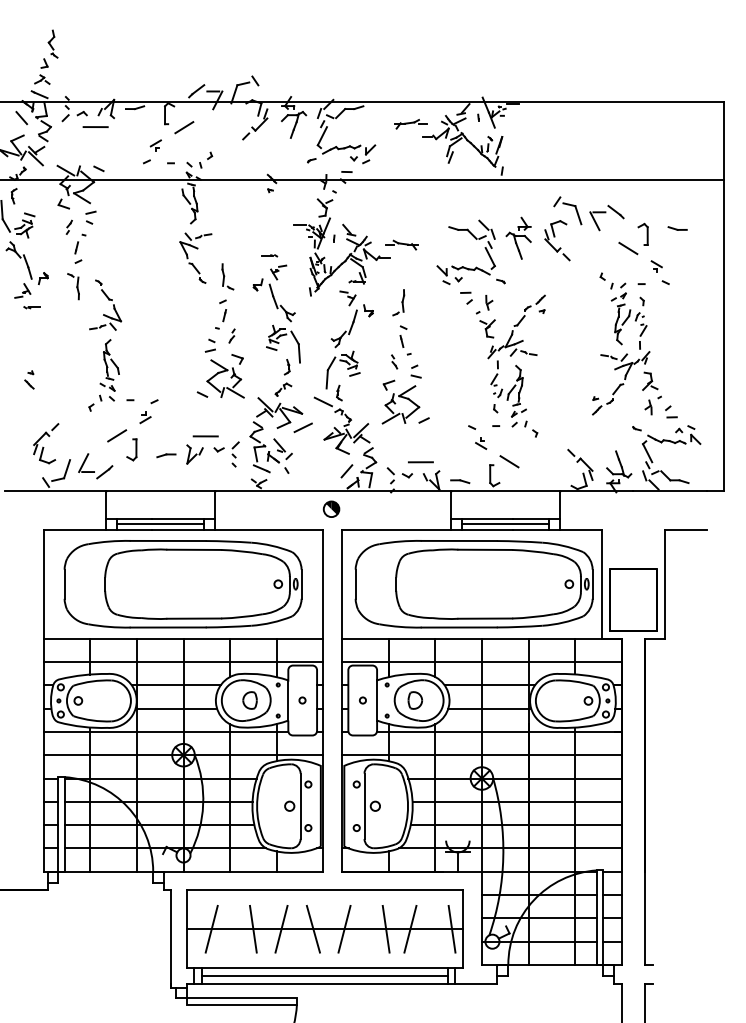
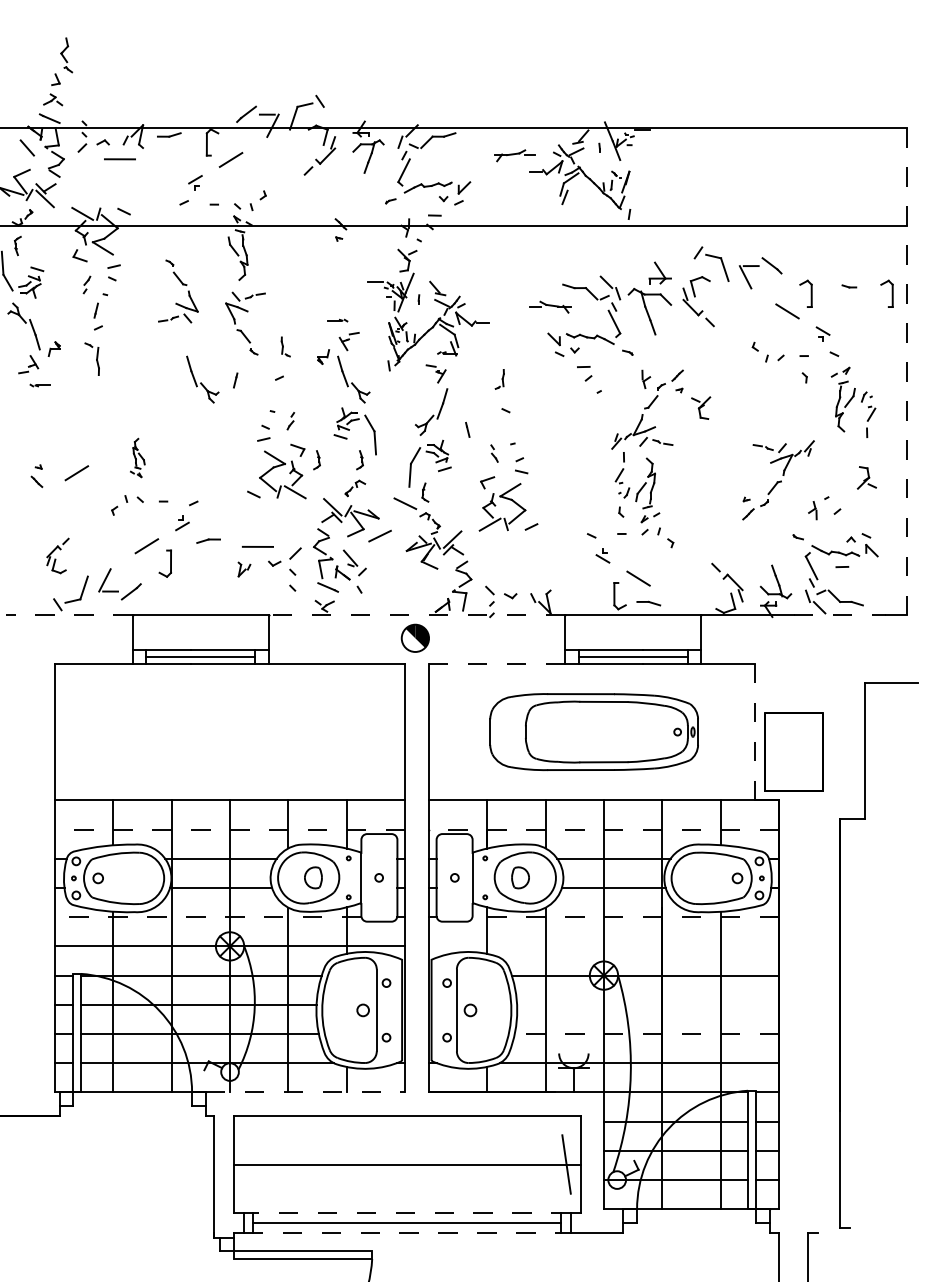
part: (677, 228) -> (849, 286), size x0.6
part: (707, 234) -> (886, 293), added
part: (519, 238) -> (650, 298), size x1.4
part: (401, 244) -> (550, 306), moved
part: (227, 276) -> (285, 346), size x0.6
line: (723, 297) -> (906, 372), solid -> dashed
part: (108, 300) -> (182, 285), moved
part: (161, 302) -> (202, 379), added
part: (398, 302) -> (499, 379), size x0.6
part: (489, 302) -> (646, 378), moved
part: (368, 310) -> (461, 389), removed
line: (224, 315) -> (235, 380), moved
part: (629, 320) -> (853, 401), moved
part: (487, 328) -> (701, 407), moved
line: (401, 341) -> (467, 429), moved
part: (109, 365) -> (137, 457), size x0.6
part: (252, 367) -> (316, 460), added
line: (60, 377) -> (76, 473), added
part: (649, 381) -> (866, 477), moved
line: (672, 417) -> (842, 567), moved
part: (45, 443) -> (57, 555), size x0.7
part: (195, 454) -> (244, 569), size x0.6
part: (235, 454) -> (295, 569), size x1.4
part: (166, 455) -> (208, 540), moved
line: (420, 462) -> (527, 579), removed
line: (346, 471) -> (434, 590), removed
part: (459, 481) -> (648, 603), moved
line: (54, 491) -> (68, 615), solid -> dashed
line: (332, 491) -> (416, 615), solid -> dashed
line: (670, 491) -> (840, 615), solid -> dashed
part: (331, 508) -> (415, 637), size x1.4
line: (396, 530) -> (497, 664), solid -> dashed
part: (183, 583) -> (229, 731), removed
part: (473, 583) -> (593, 731), size x0.7
line: (602, 584) -> (754, 732), solid -> dashed
line: (183, 661) -> (229, 829), solid -> dashed
line: (481, 661) -> (603, 829), solid -> dashed
line: (165, 732) -> (207, 917), solid -> dashed
line: (499, 732) -> (625, 917), solid -> dashed
part: (645, 747) -> (840, 955), moved
line: (481, 755) -> (603, 946), removed
line: (517, 801) -> (648, 1004), removed
line: (515, 825) -> (646, 1034), solid -> dashed
line: (243, 871) -> (305, 1092), solid -> dashed
line: (211, 929) -> (264, 1164), removed
line: (253, 929) -> (317, 1164), removed
line: (281, 929) -> (352, 1164), removed
line: (313, 929) -> (392, 1164), removed
line: (344, 929) -> (431, 1164), removed
line: (385, 929) -> (483, 1164), removed
line: (409, 929) -> (513, 1164), removed
line: (325, 968) -> (407, 1213), solid -> dashed
line: (325, 983) -> (407, 1232), solid -> dashed

